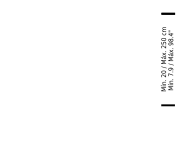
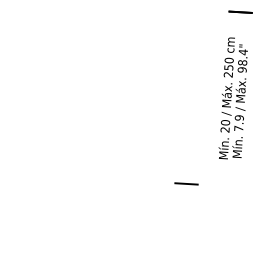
line: (167, 105) -> (185, 184), moved

